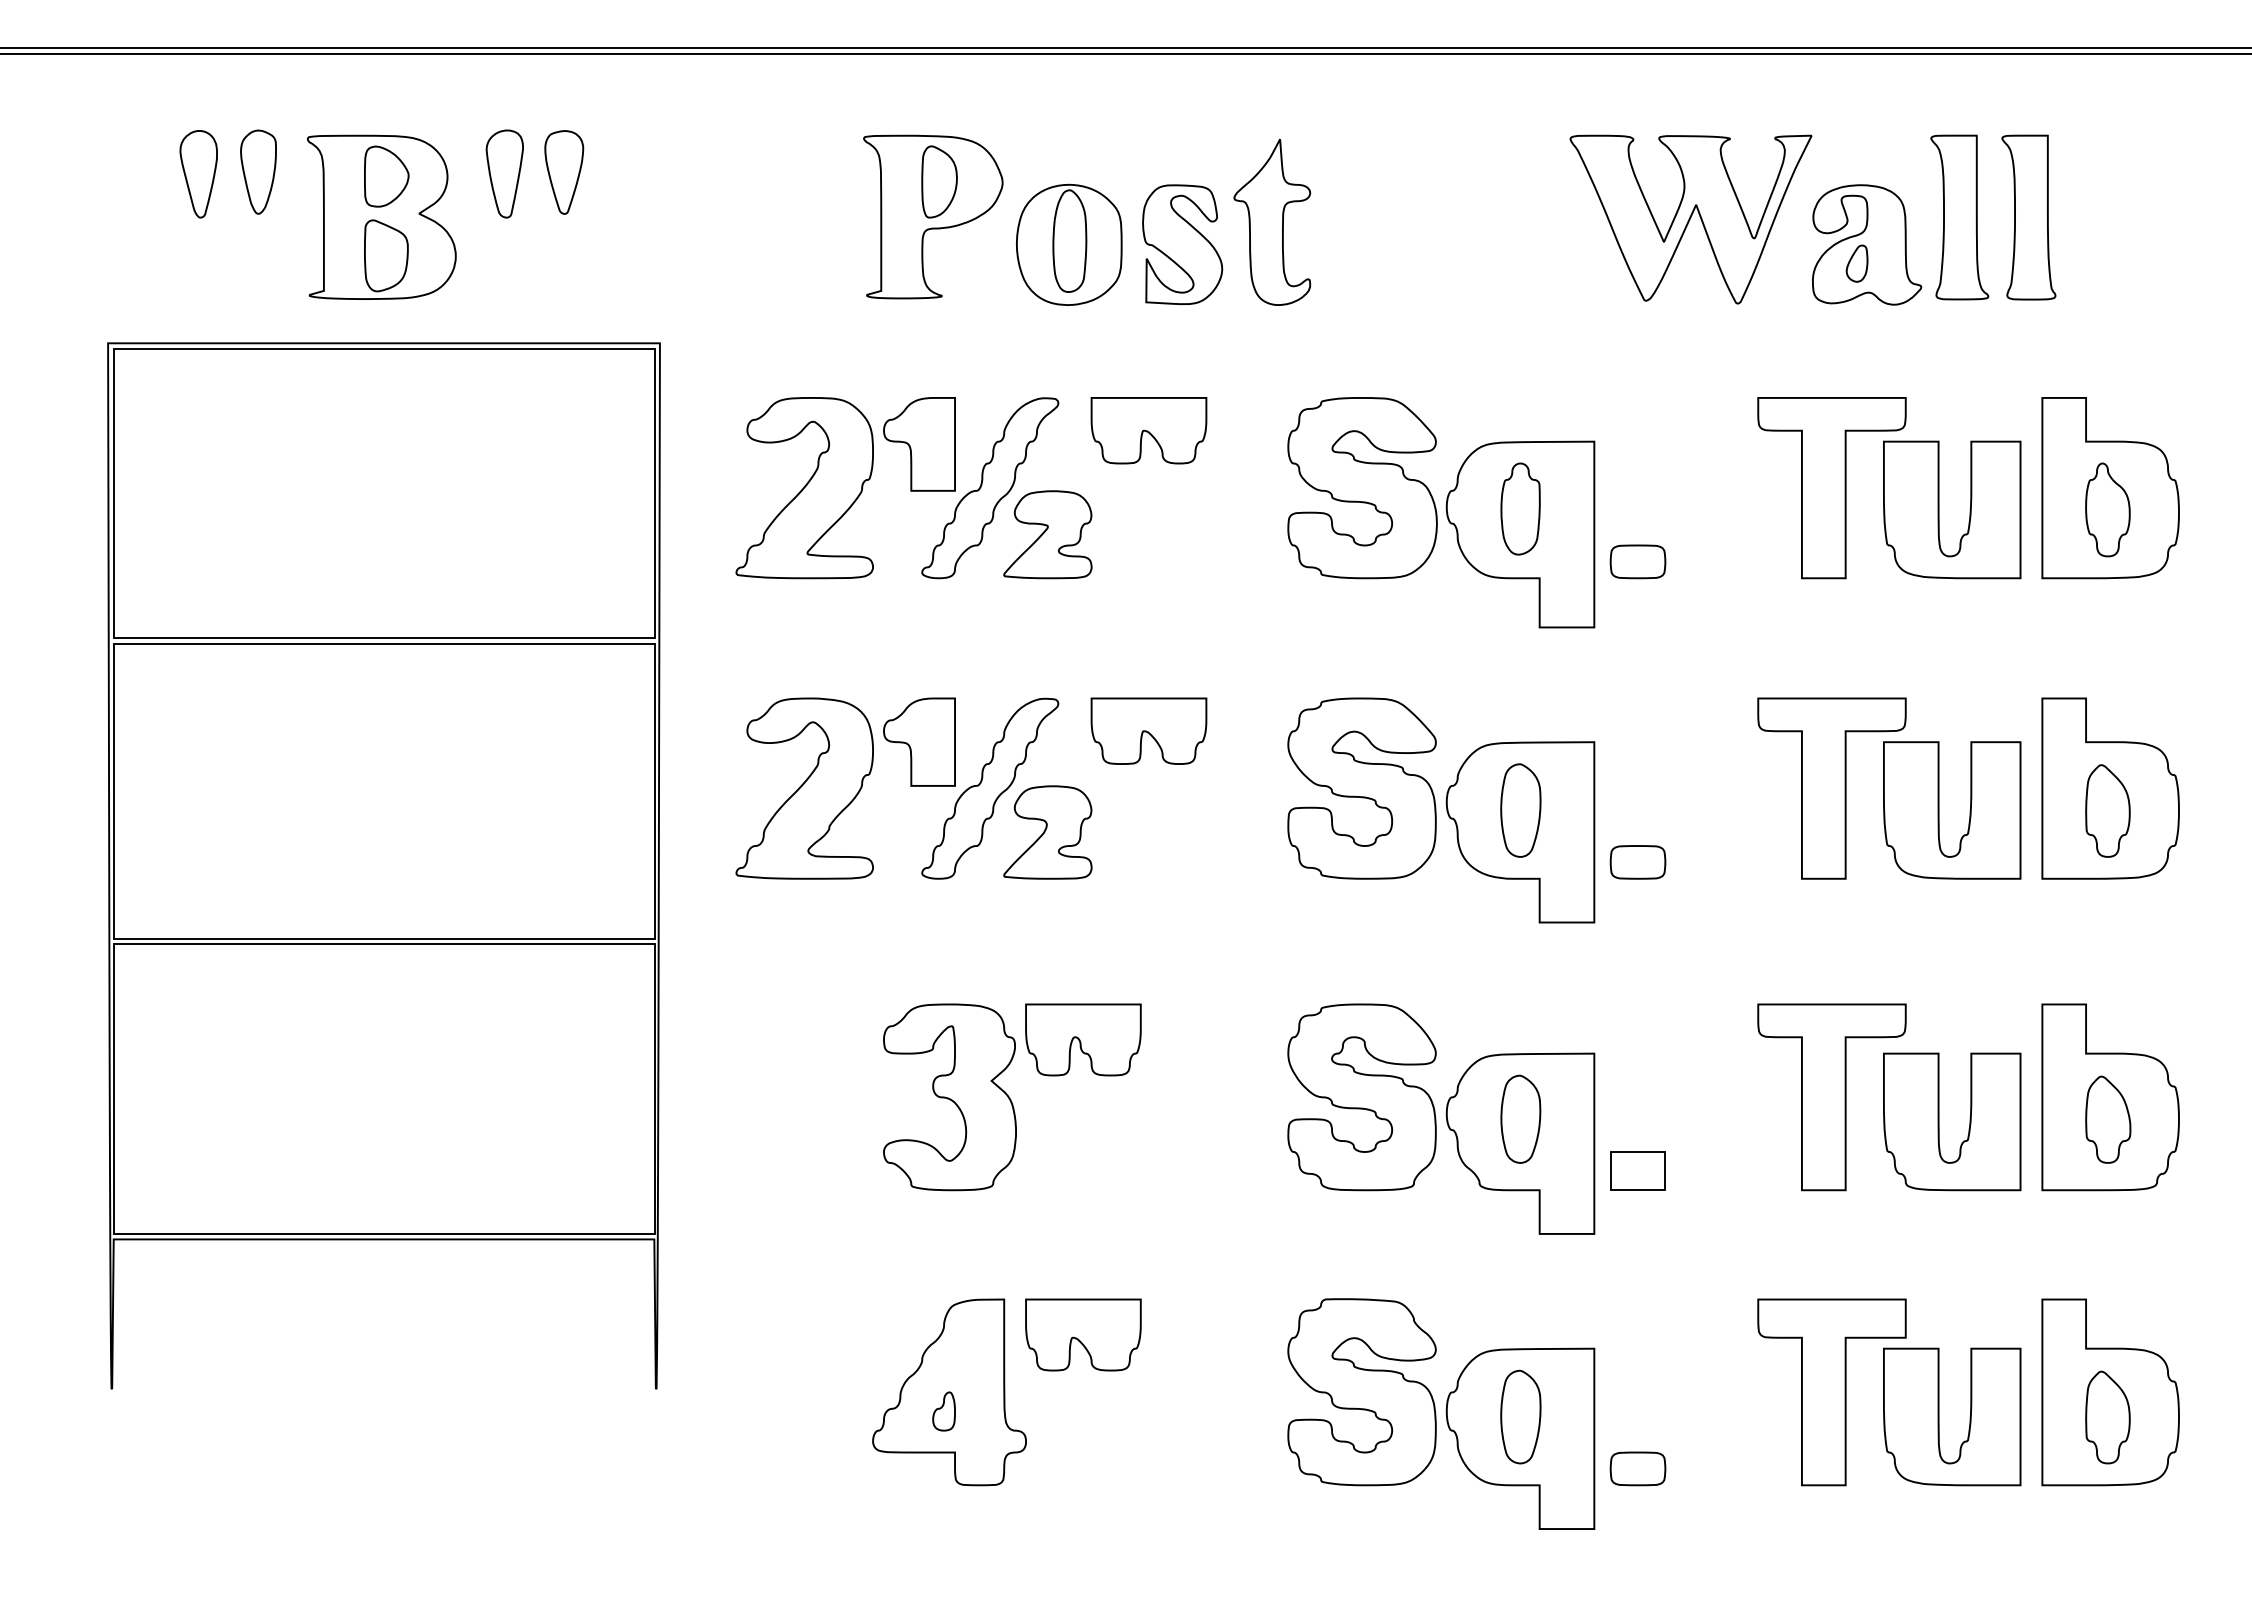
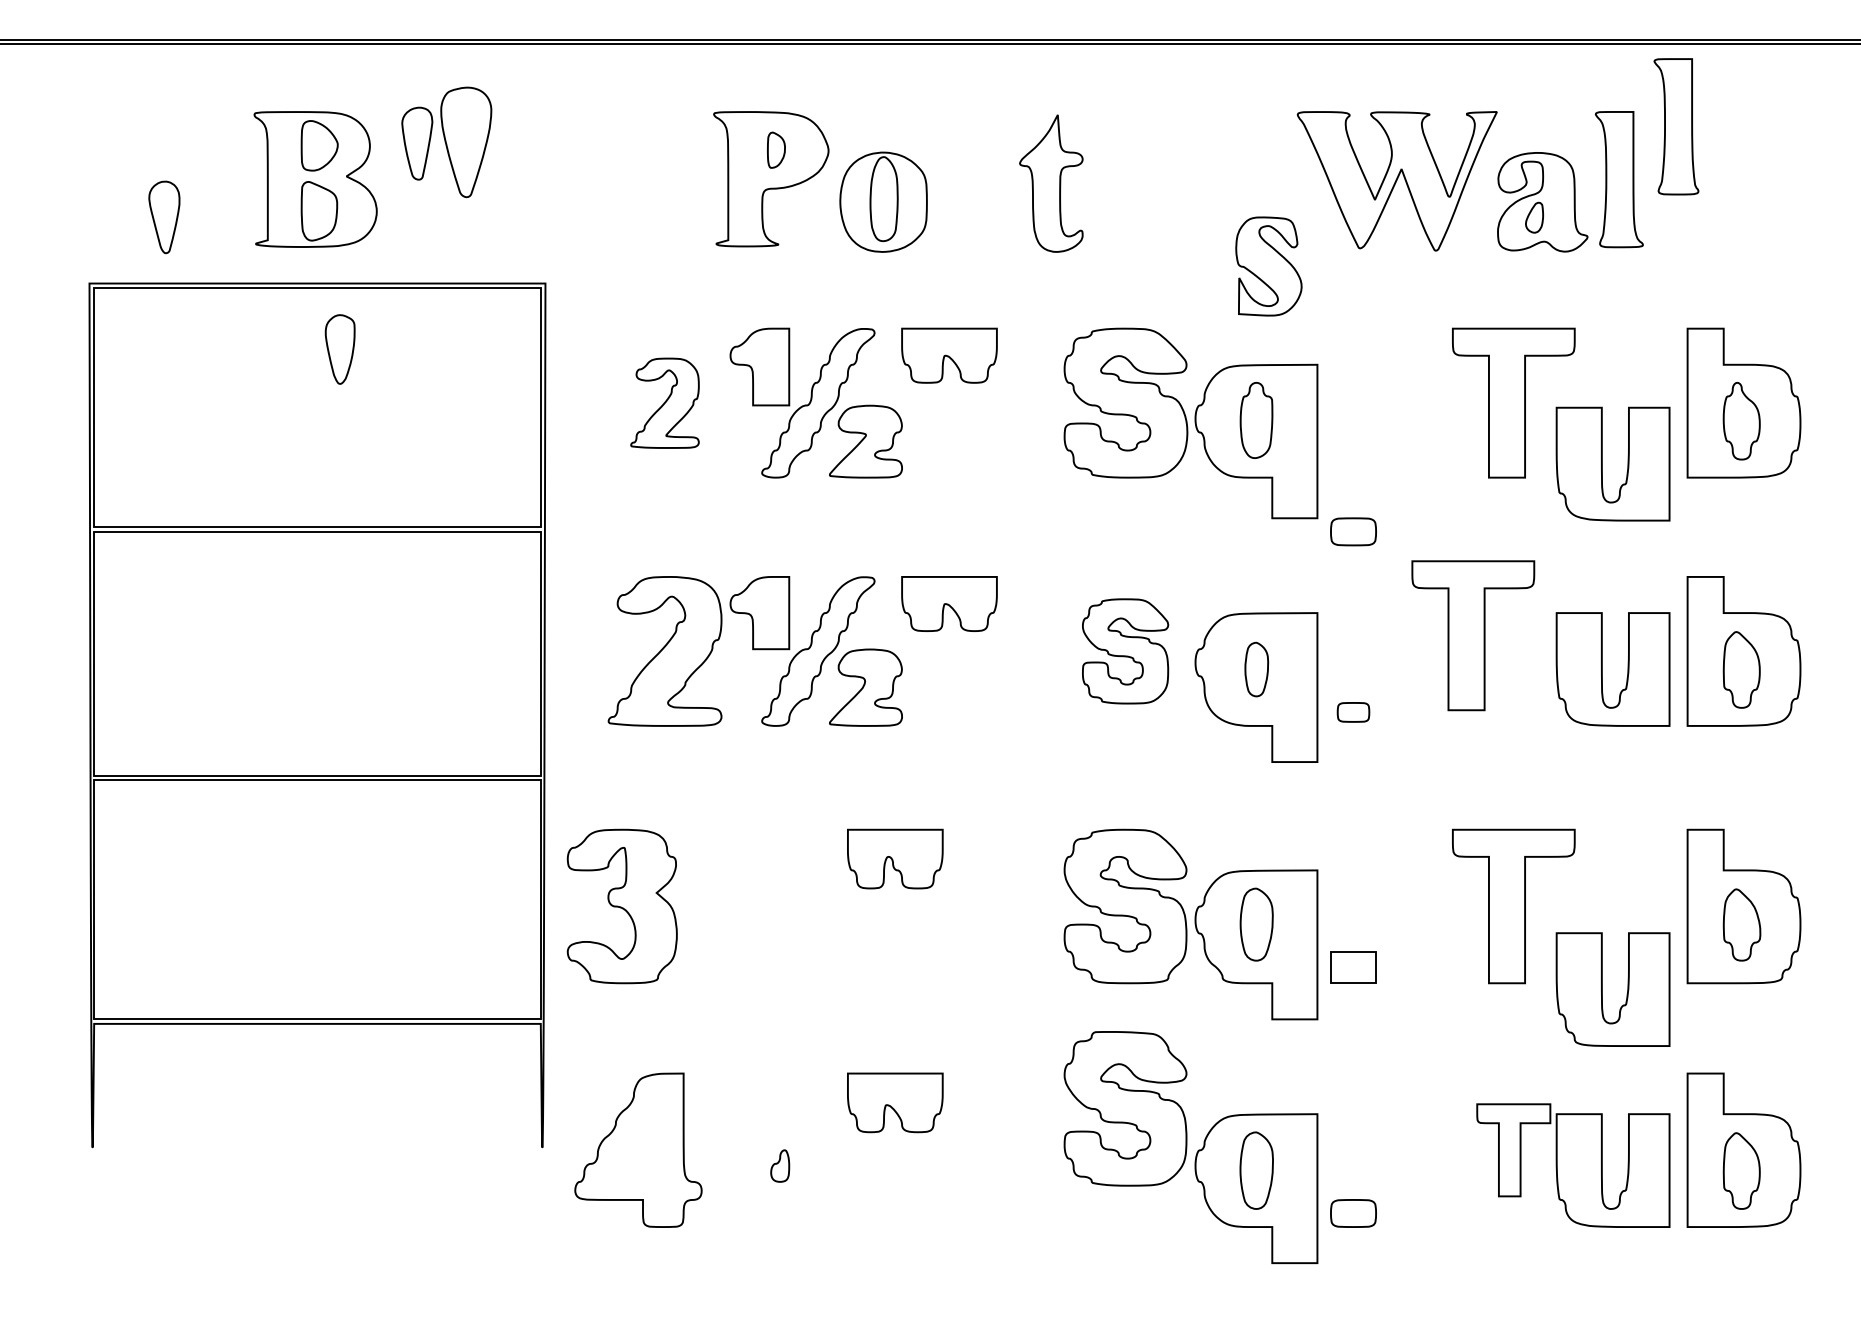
part: (258, 171) -> (340, 348), moved
part: (564, 172) -> (466, 142), size x1.6
part: (198, 174) -> (164, 217), moved
part: (939, 181) -> (776, 149), size x0.6
part: (2028, 217) -> (1676, 126), moved
part: (1182, 244) -> (1268, 266), moved
part: (804, 488) -> (664, 403), size x0.6
part: (1939, 509) -> (1602, 463), moved
part: (1637, 561) -> (1353, 531), moved
part: (1361, 788) -> (1125, 651), size x0.7
part: (1831, 788) -> (1472, 635), moved
part: (1520, 810) -> (1256, 669), size x0.7
part: (1637, 862) -> (1353, 712), size x0.7
part: (949, 1097) -> (621, 906), moved
part: (1939, 1121) -> (1602, 989), moved
part: (949, 1392) -> (638, 1150), moved
part: (1361, 1392) -> (1125, 1109), moved
part: (1831, 1392) -> (1513, 1150), size x0.6

